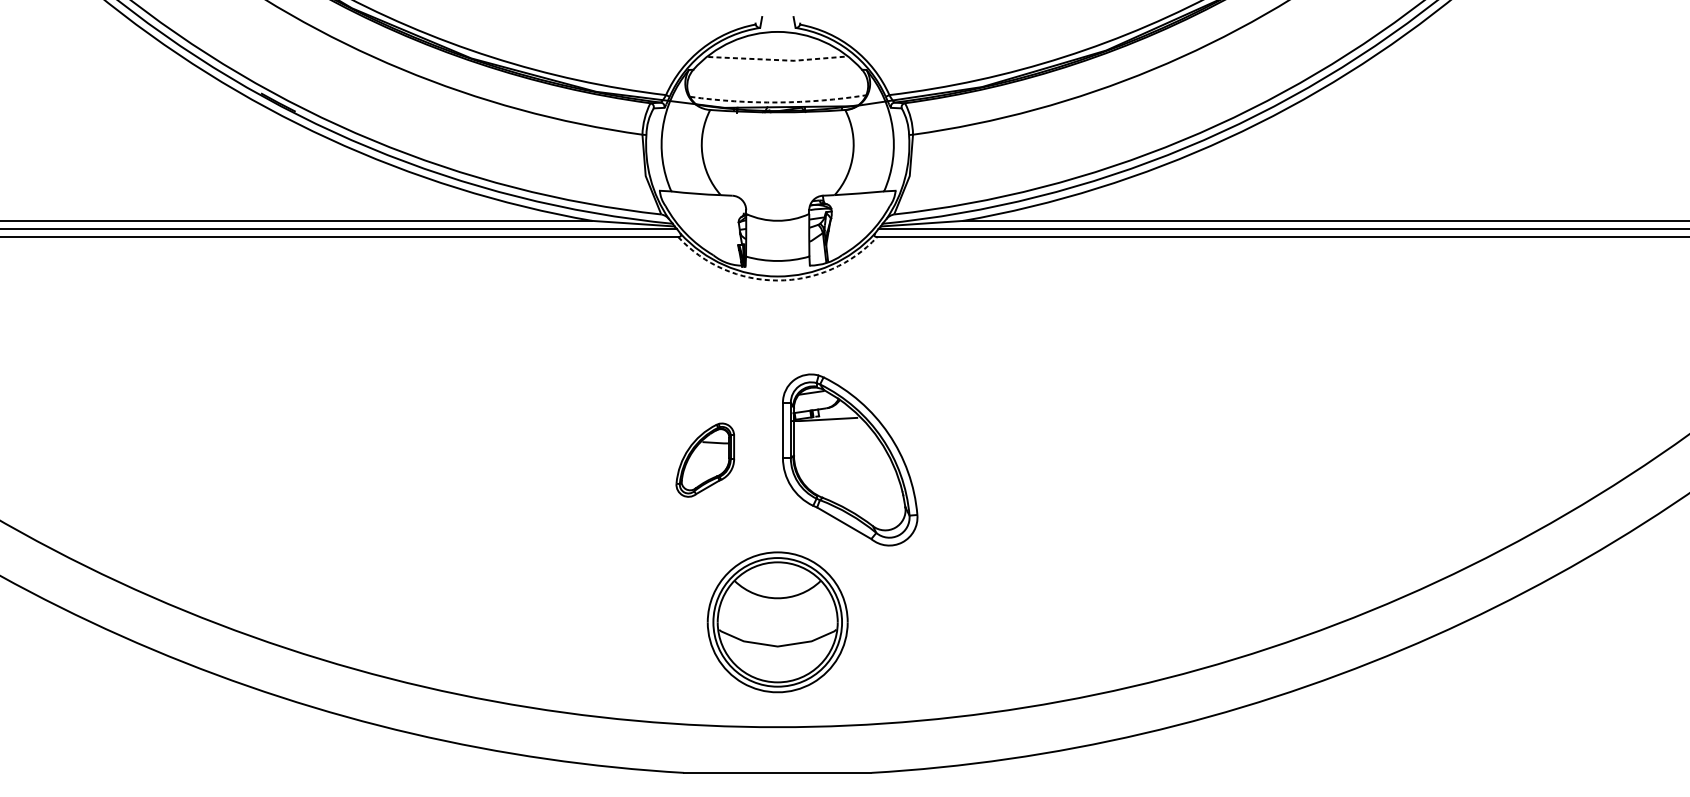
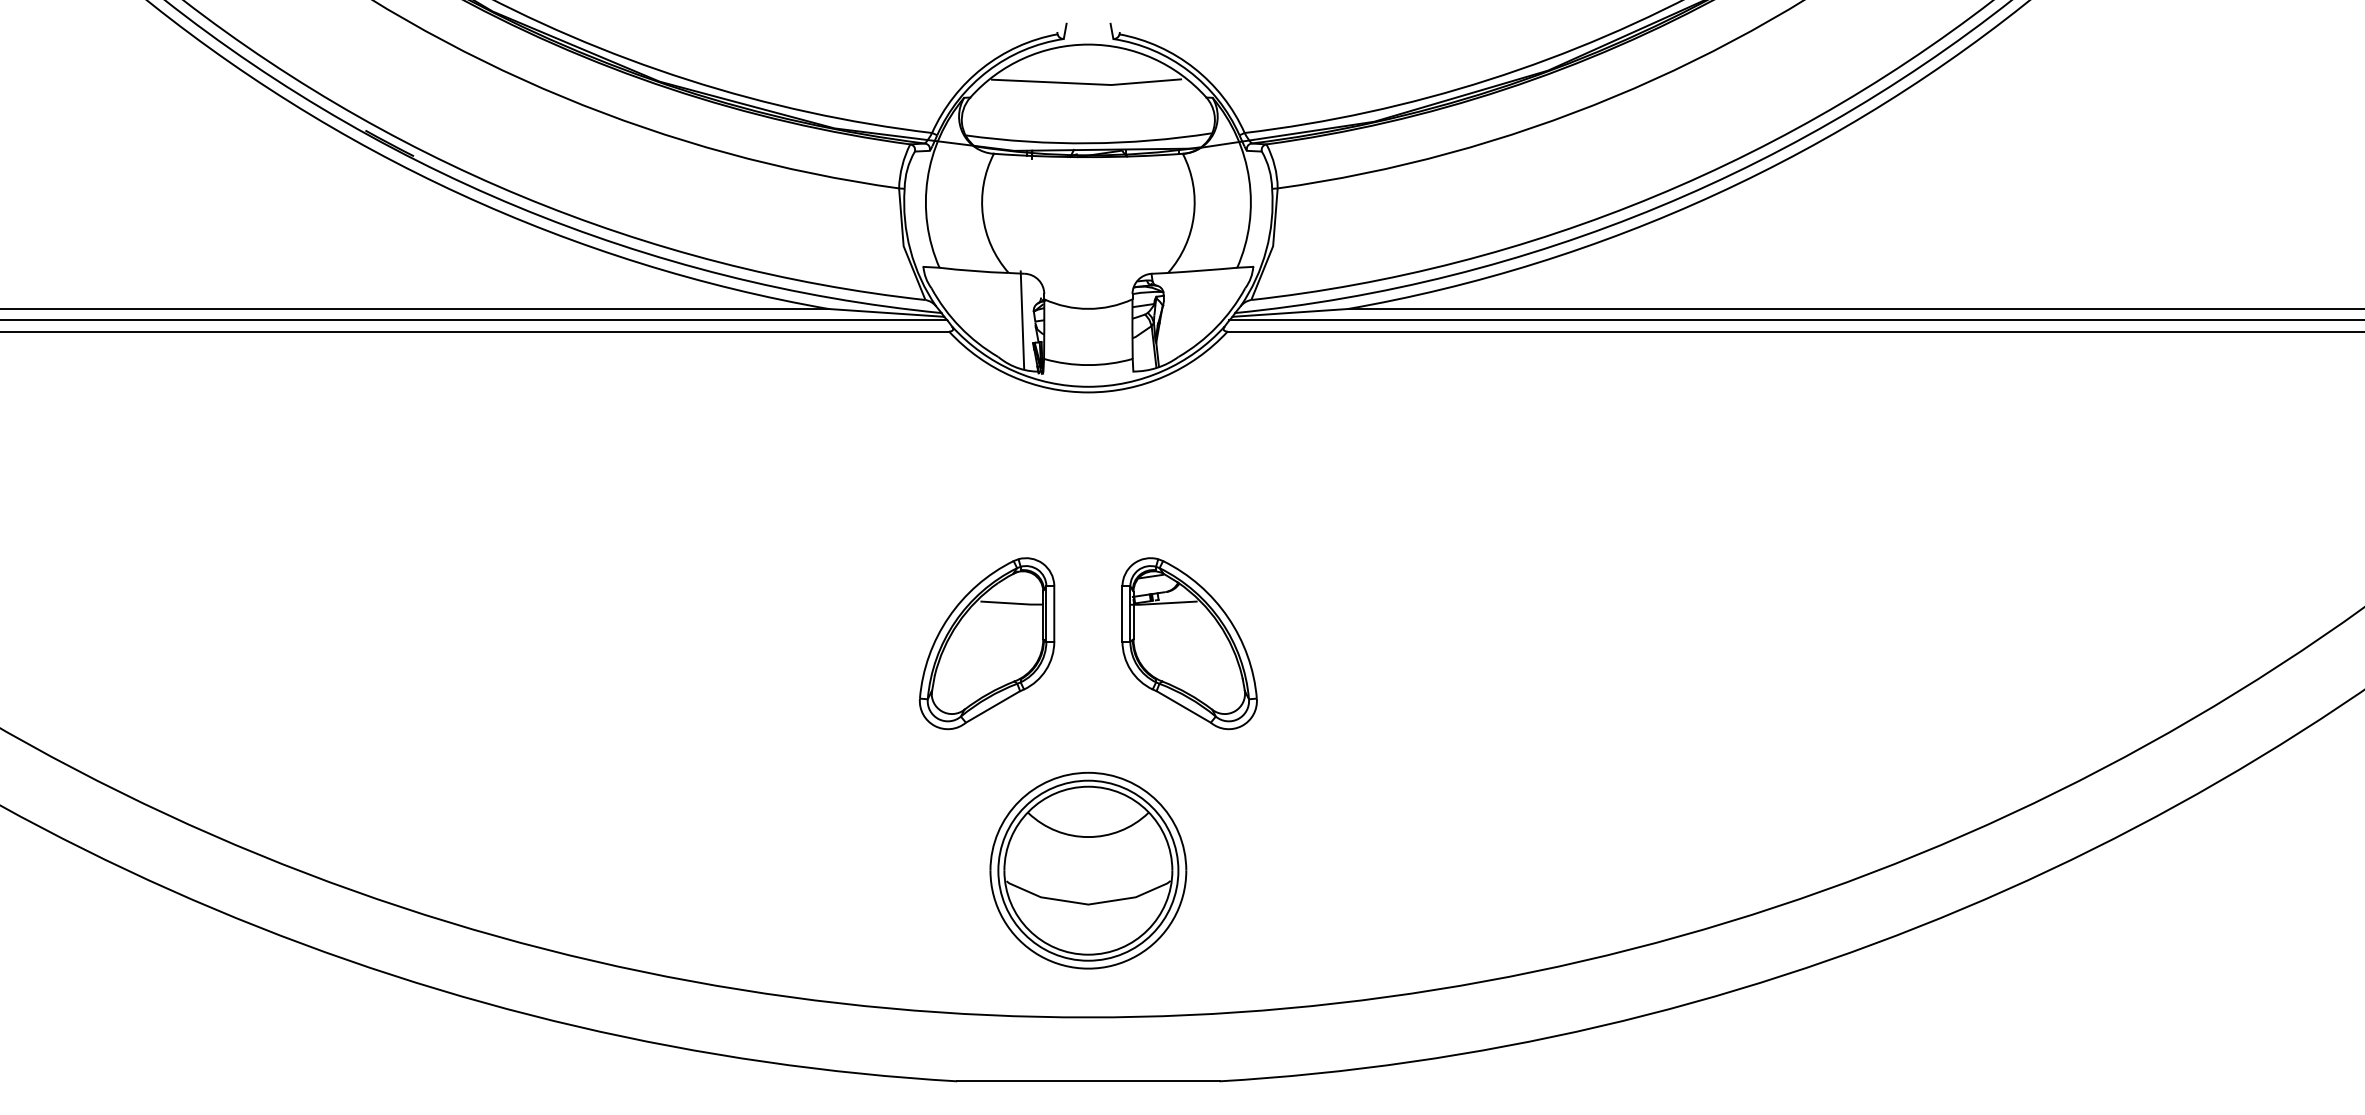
line: (777, 59) -> (1087, 83), dashed -> solid
arc: (778, 102) -> (1089, 143), dashed -> solid
line: (730, 228) -> (1022, 319), added
arc: (777, 280) -> (1088, 392), dashed -> solid
part: (704, 459) -> (986, 643), size x1.67
part: (850, 459) -> (1189, 643), size x0.71

